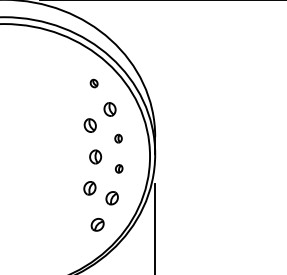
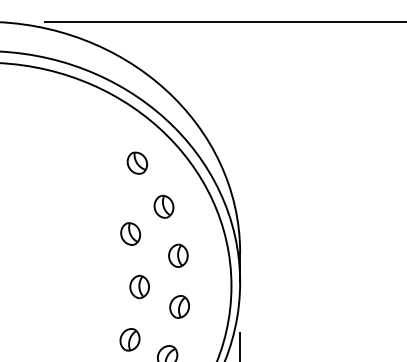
part: (93, 83) -> (136, 162), size x1.67
part: (118, 138) -> (178, 255), size x1.67
part: (118, 168) -> (178, 306), size x1.67

